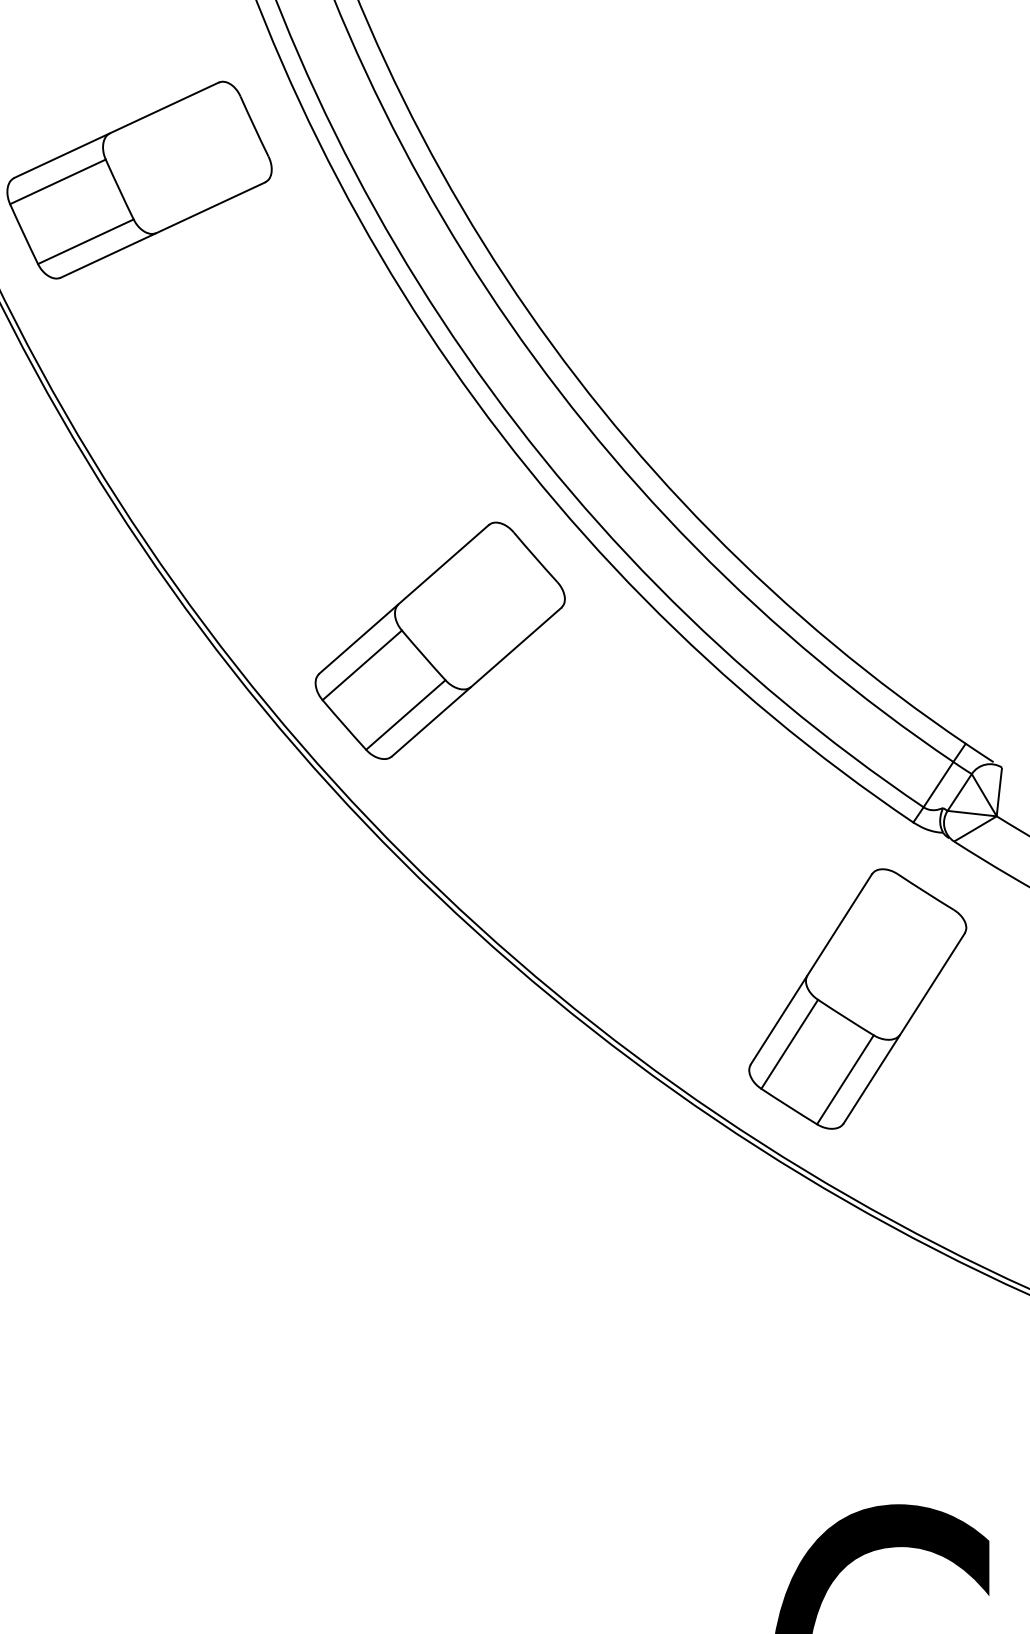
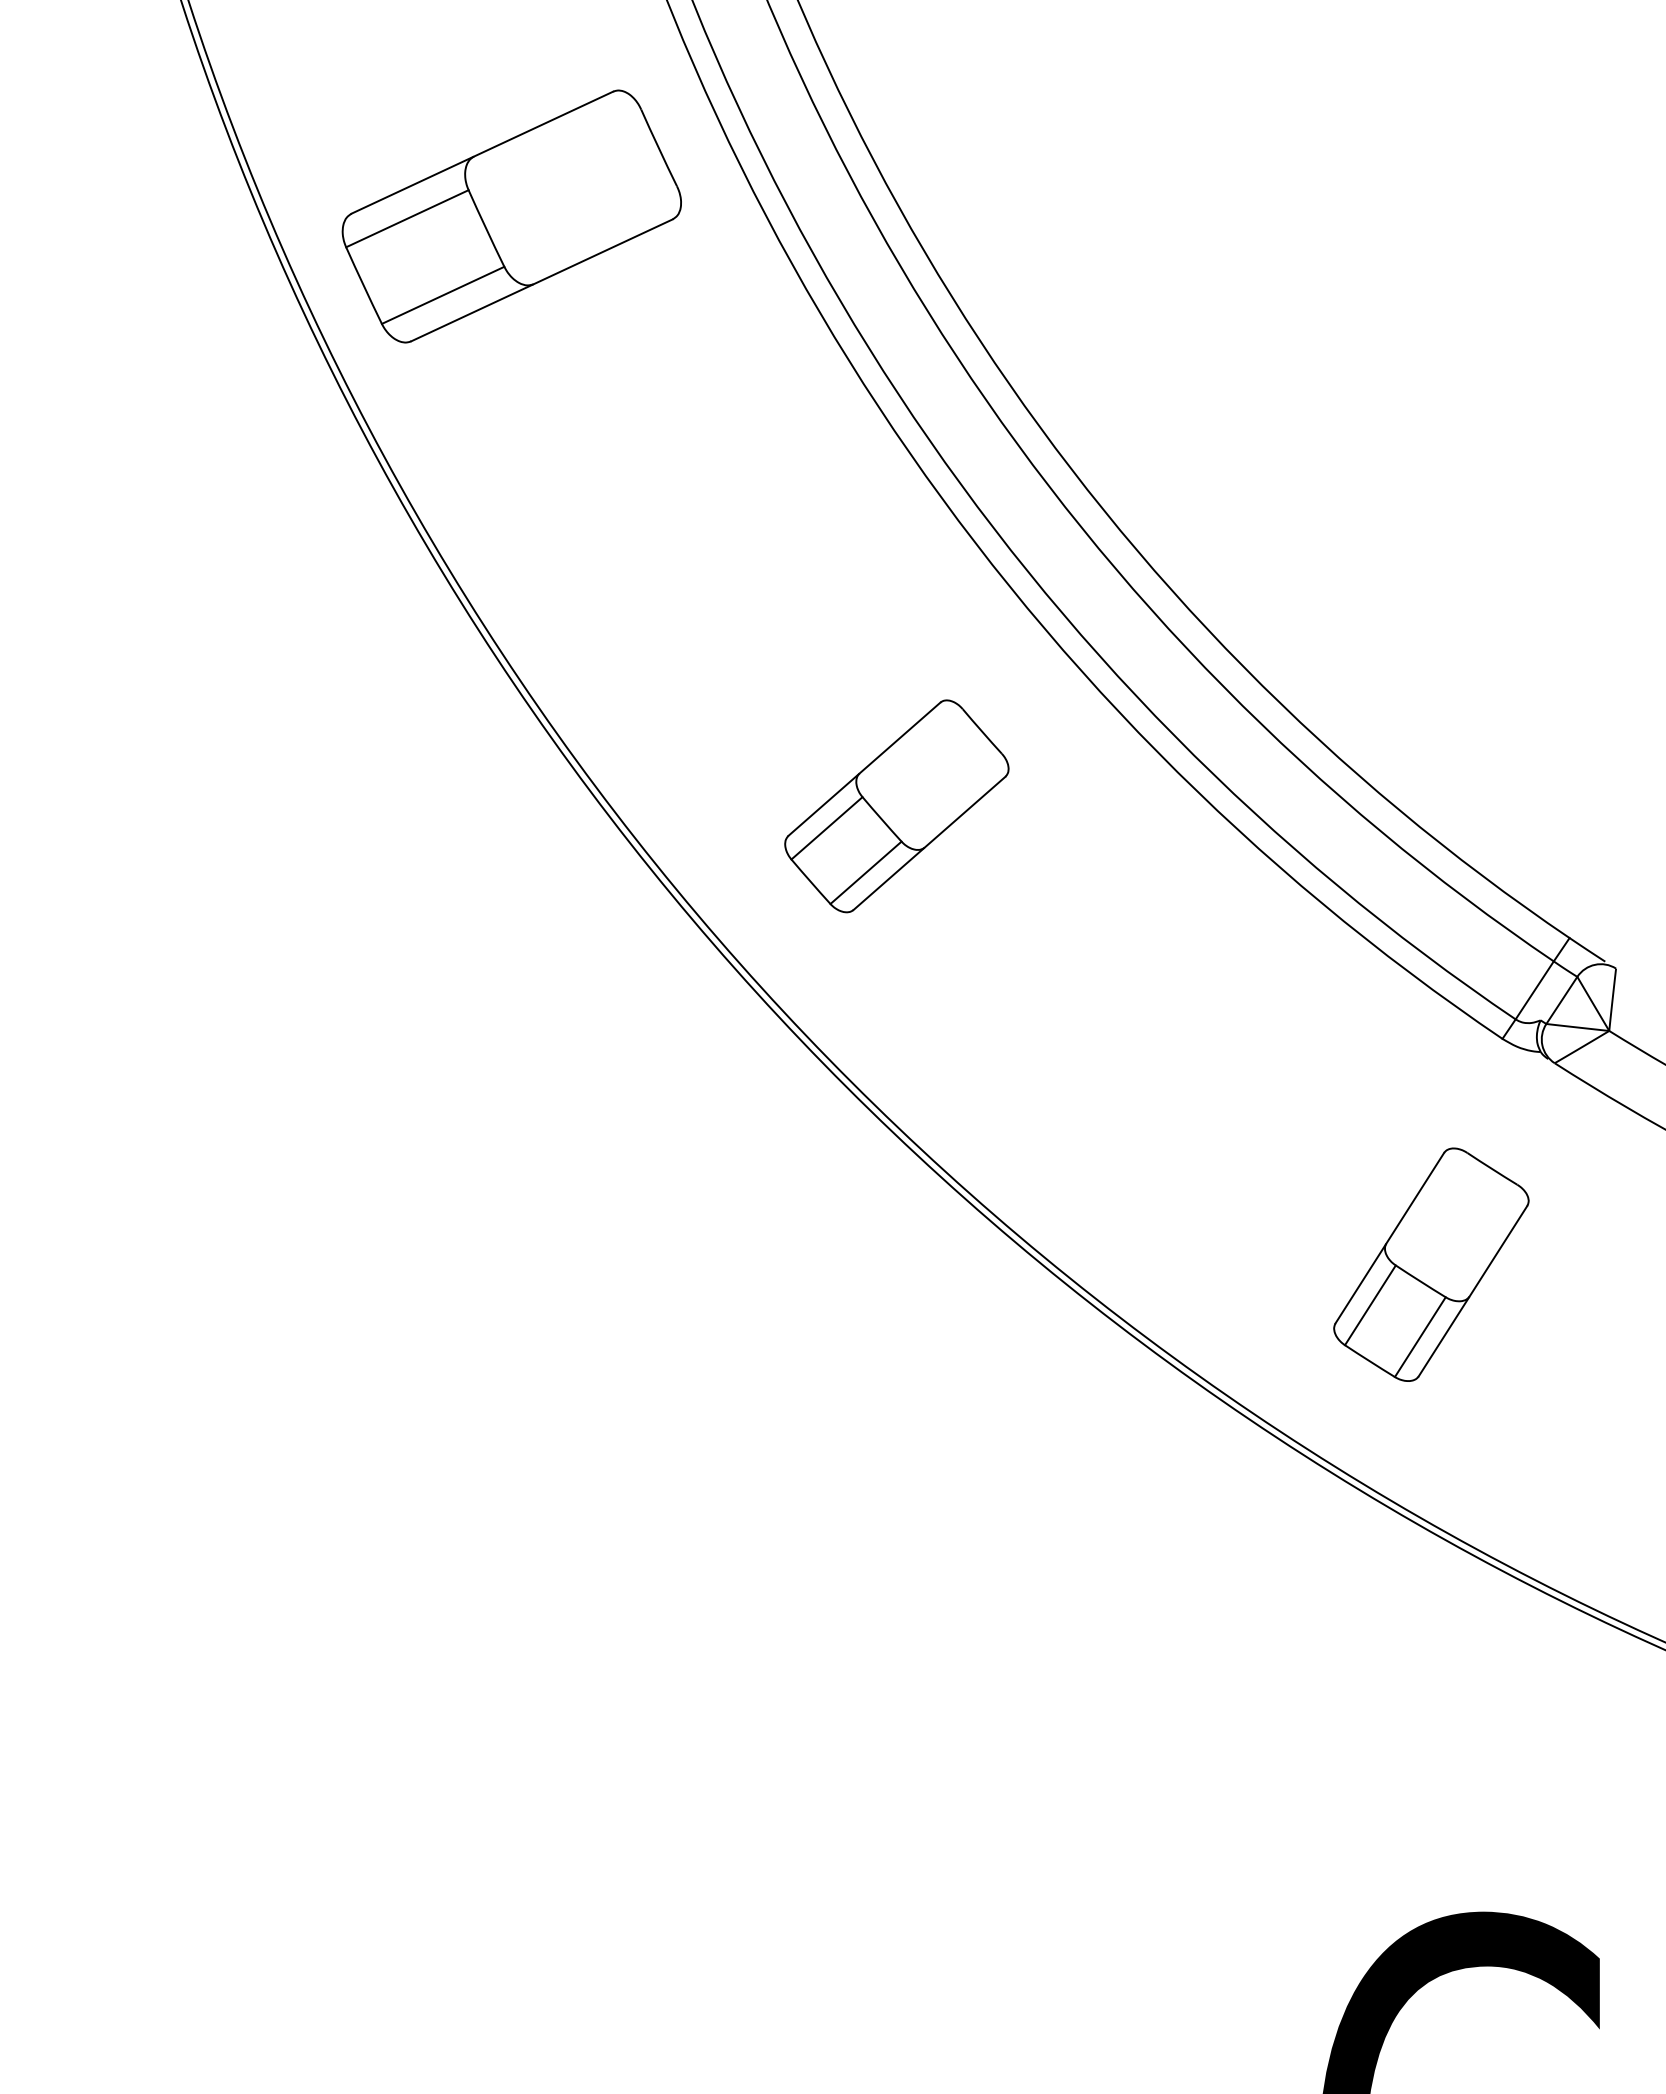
part: (439, 640) -> (896, 806), size x0.7
part: (857, 998) -> (1431, 1264), size x0.7

